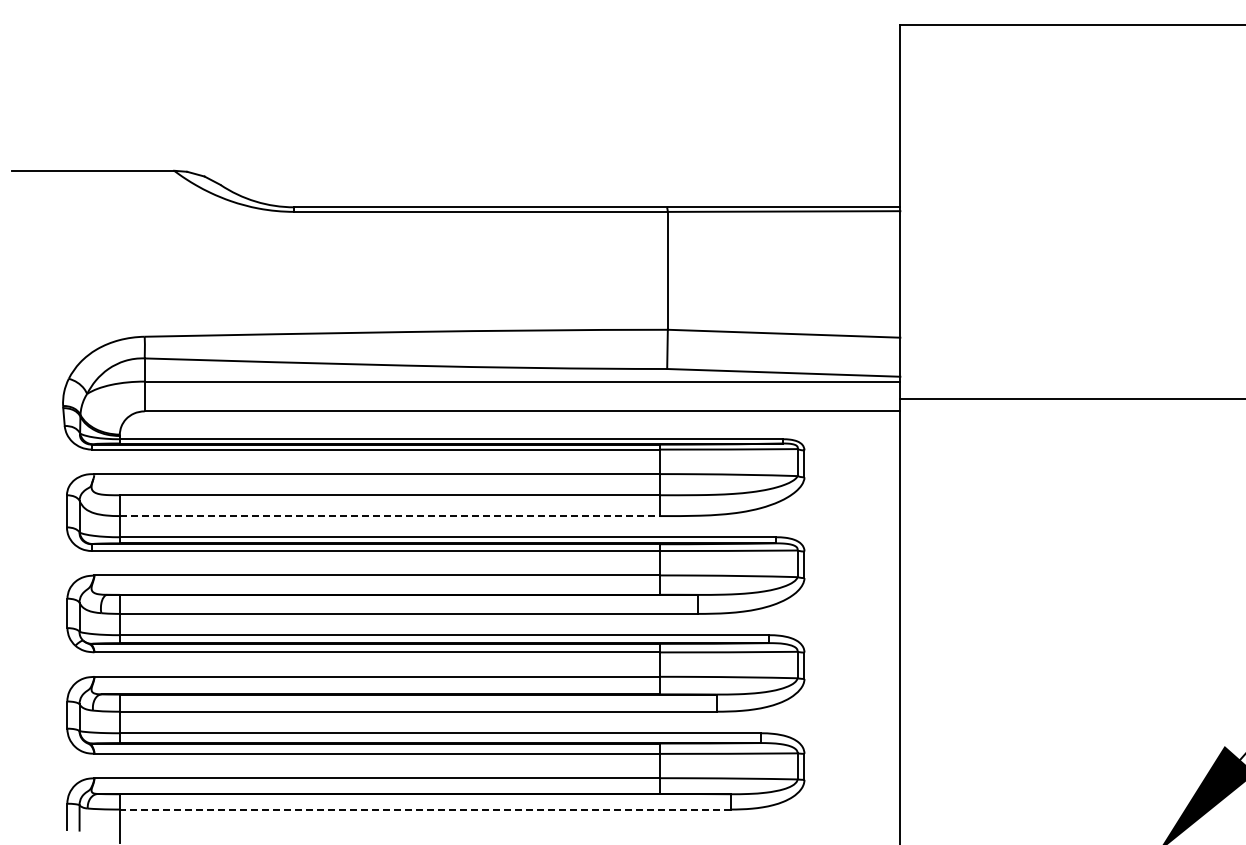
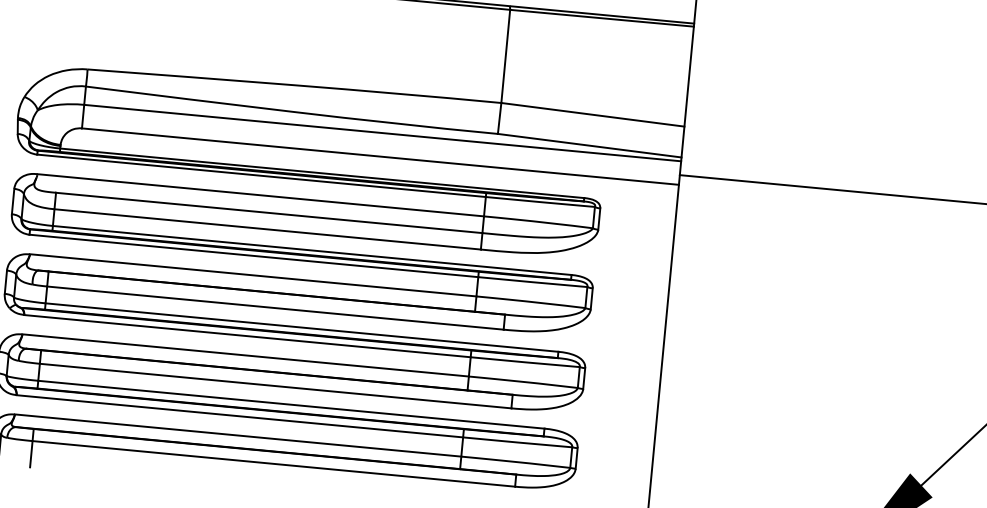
line: (389, 516) -> (267, 229), dashed -> solid
line: (424, 809) -> (273, 463), dashed -> solid

